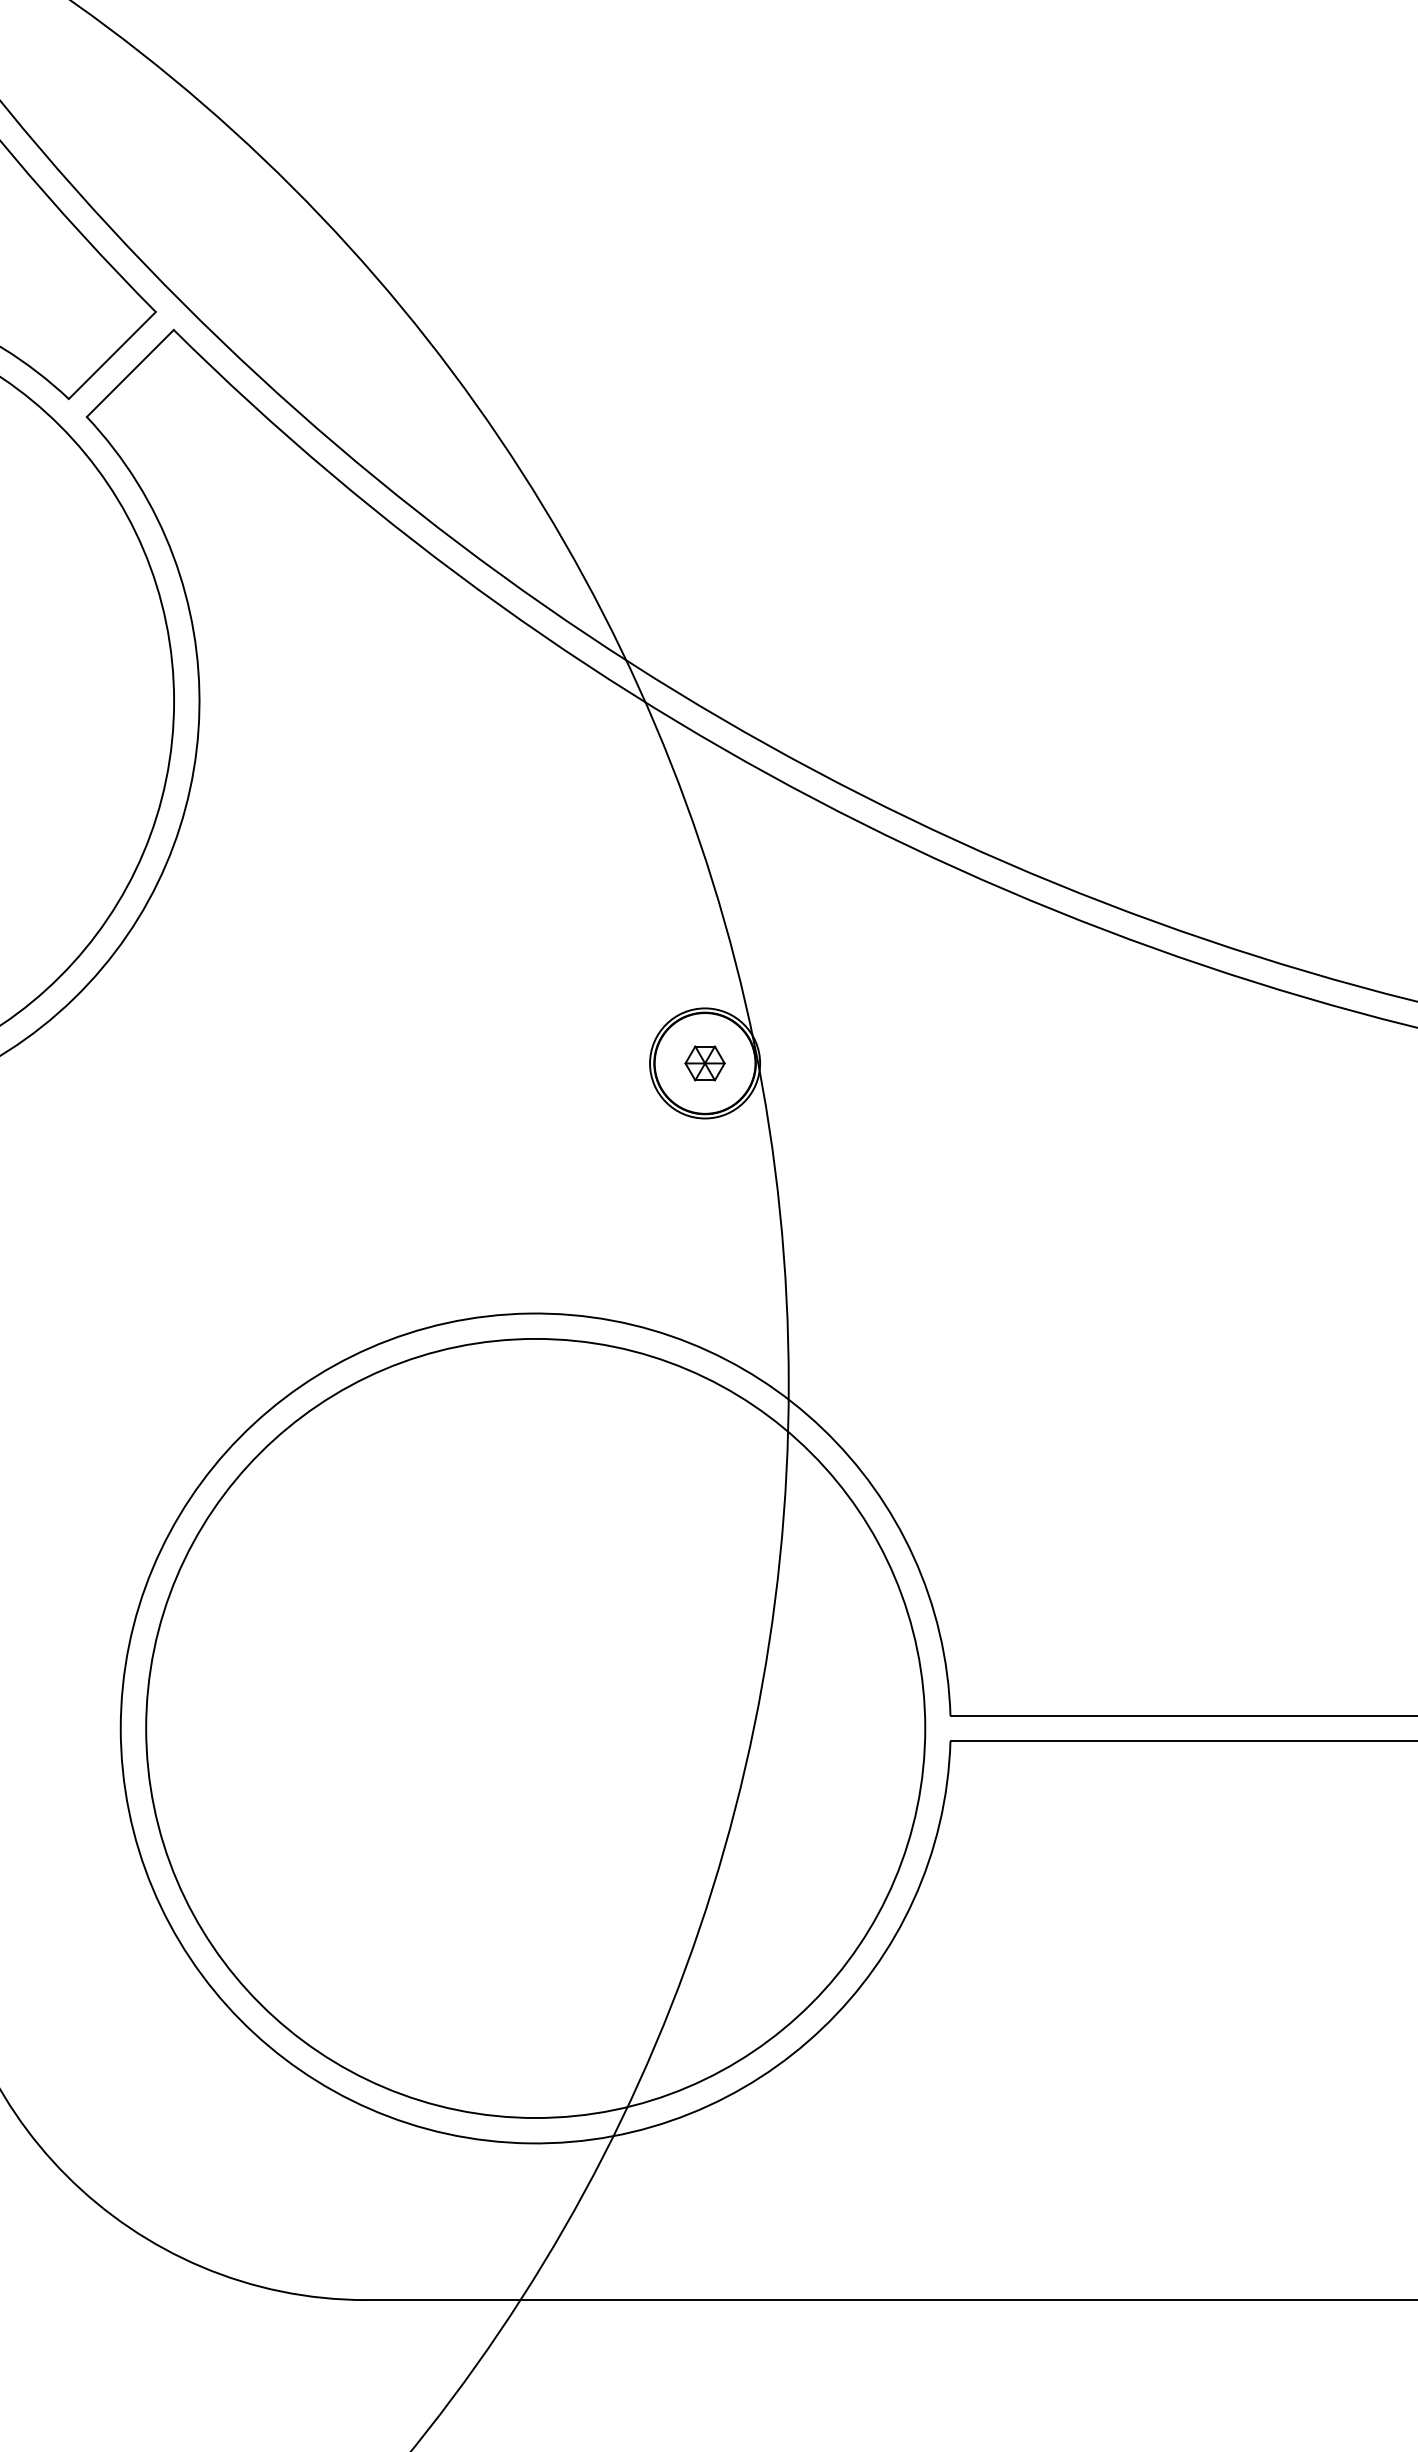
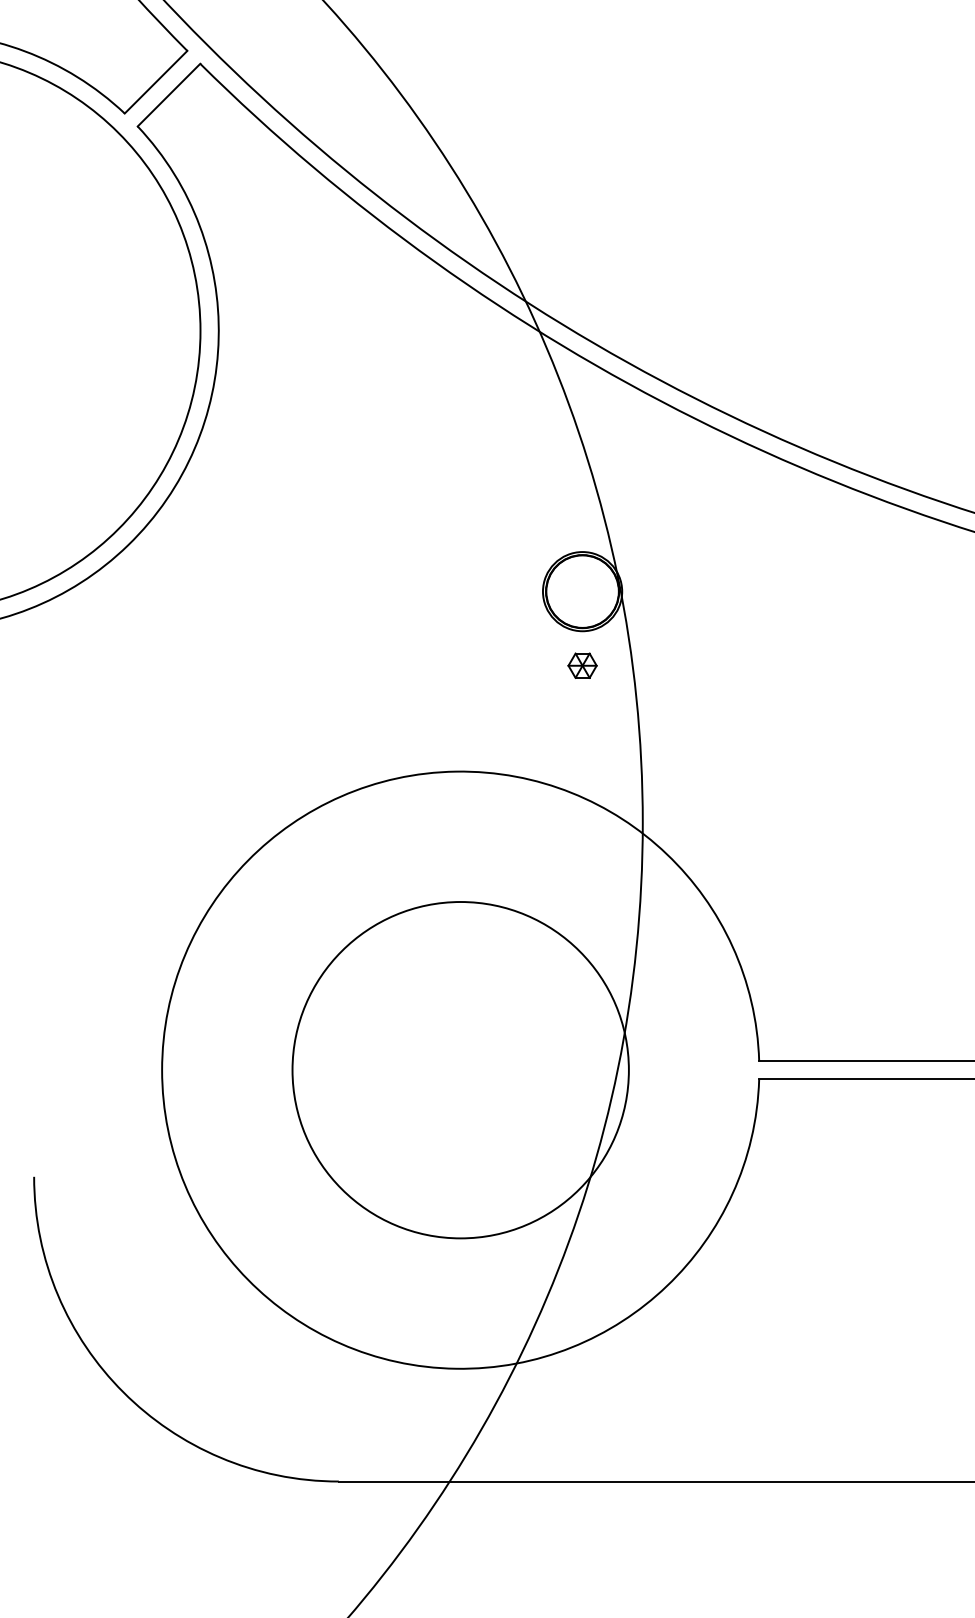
part: (704, 1063) -> (582, 665), moved
circle: (535, 1728) -> (460, 1070), size x0.6

